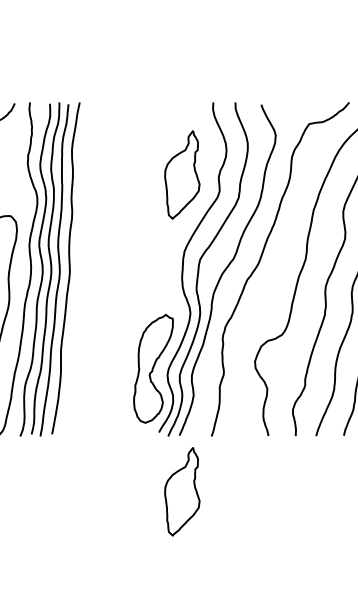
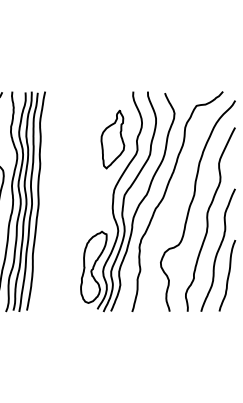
part: (181, 491) -> (112, 348), removed

